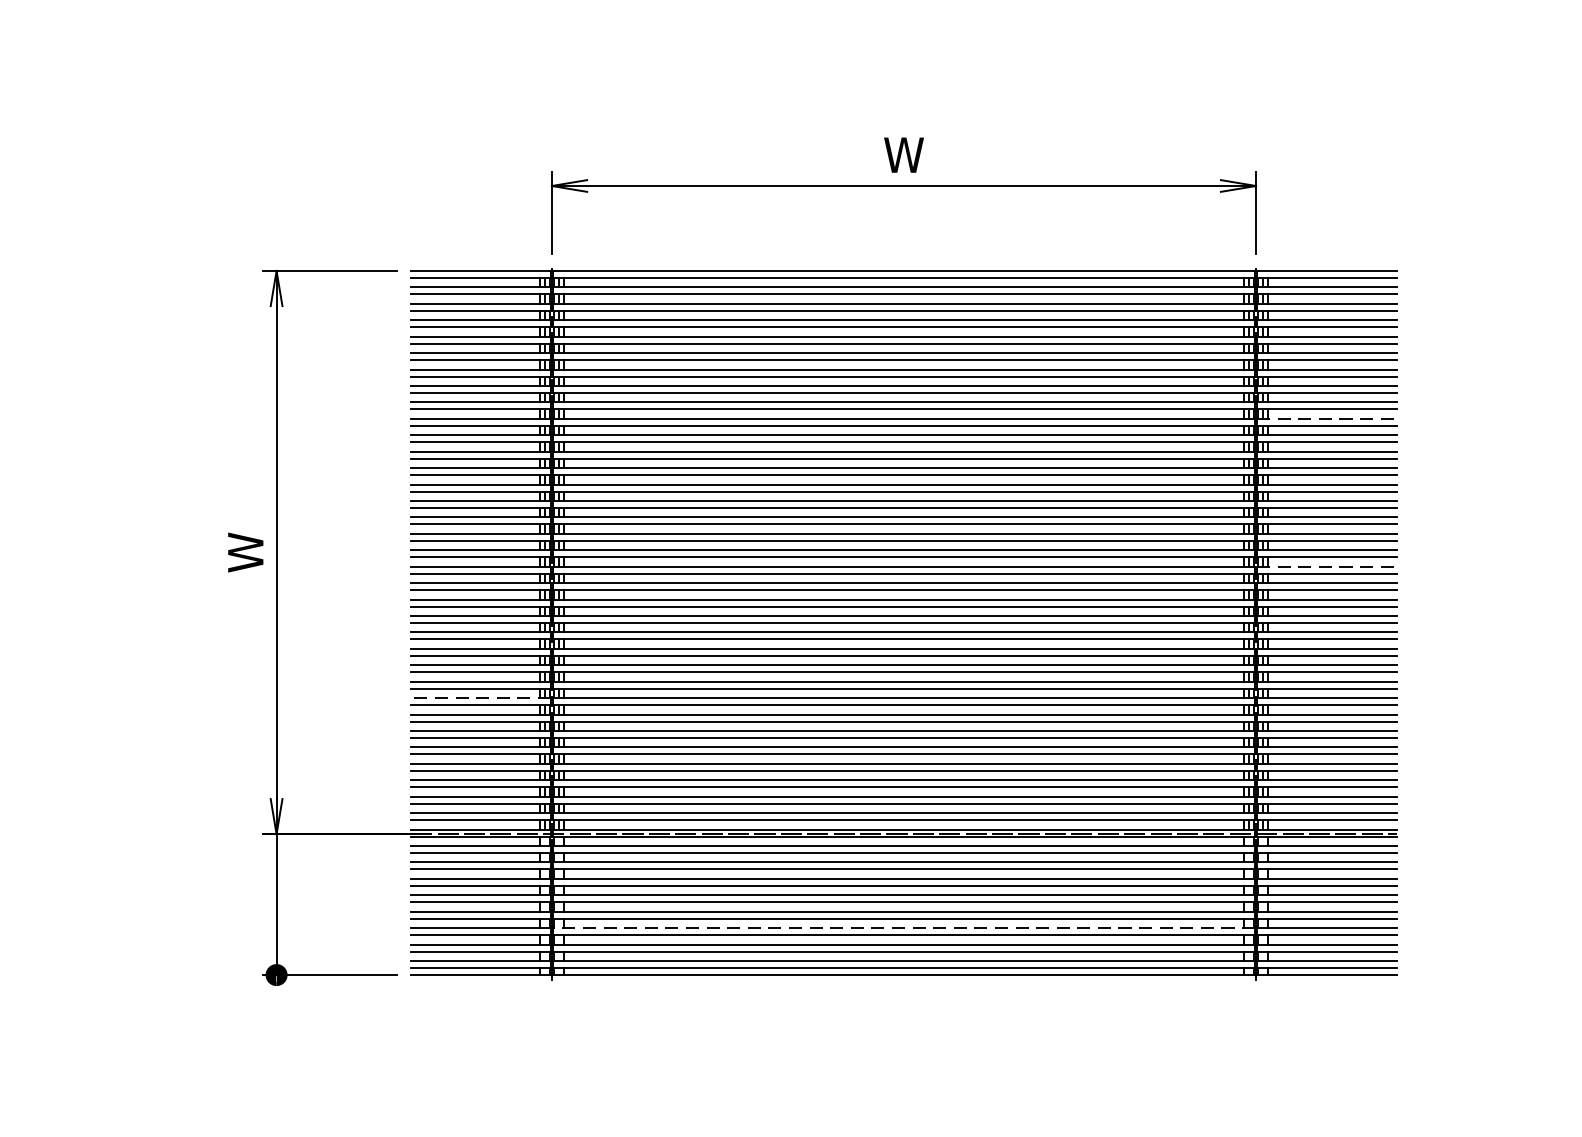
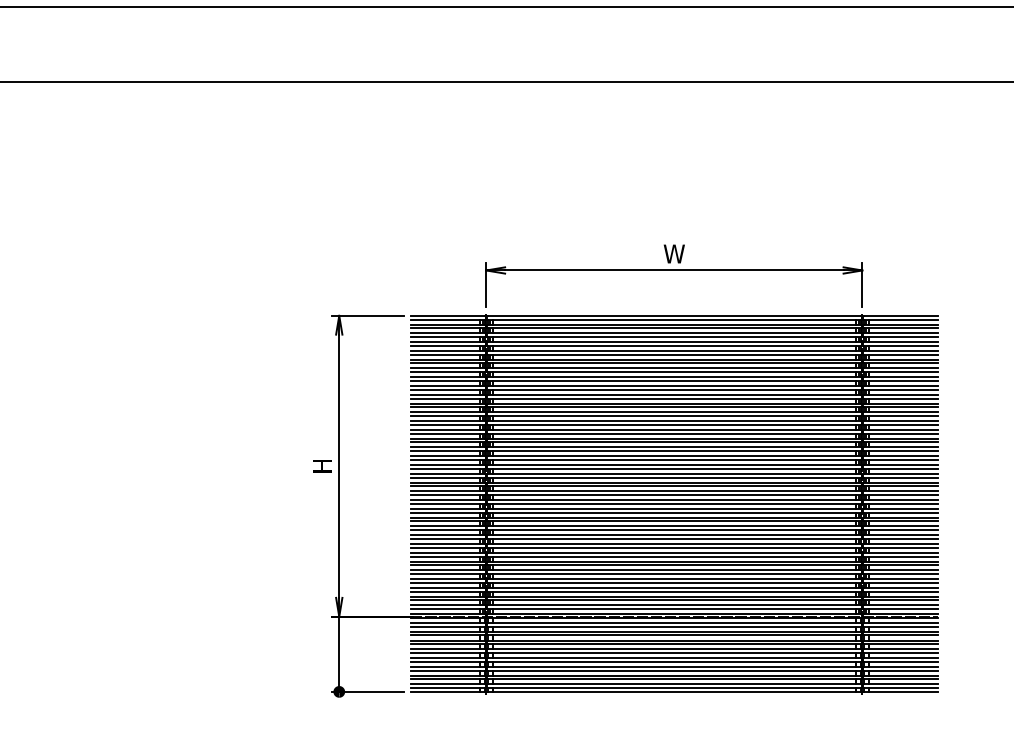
line: (1327, 418) -> (900, 394), dashed -> solid
text: (245, 551) -> (322, 465), W -> H
line: (1327, 566) -> (900, 473), dashed -> solid
line: (479, 697) -> (447, 543), dashed -> solid
line: (904, 927) -> (674, 666), dashed -> solid

